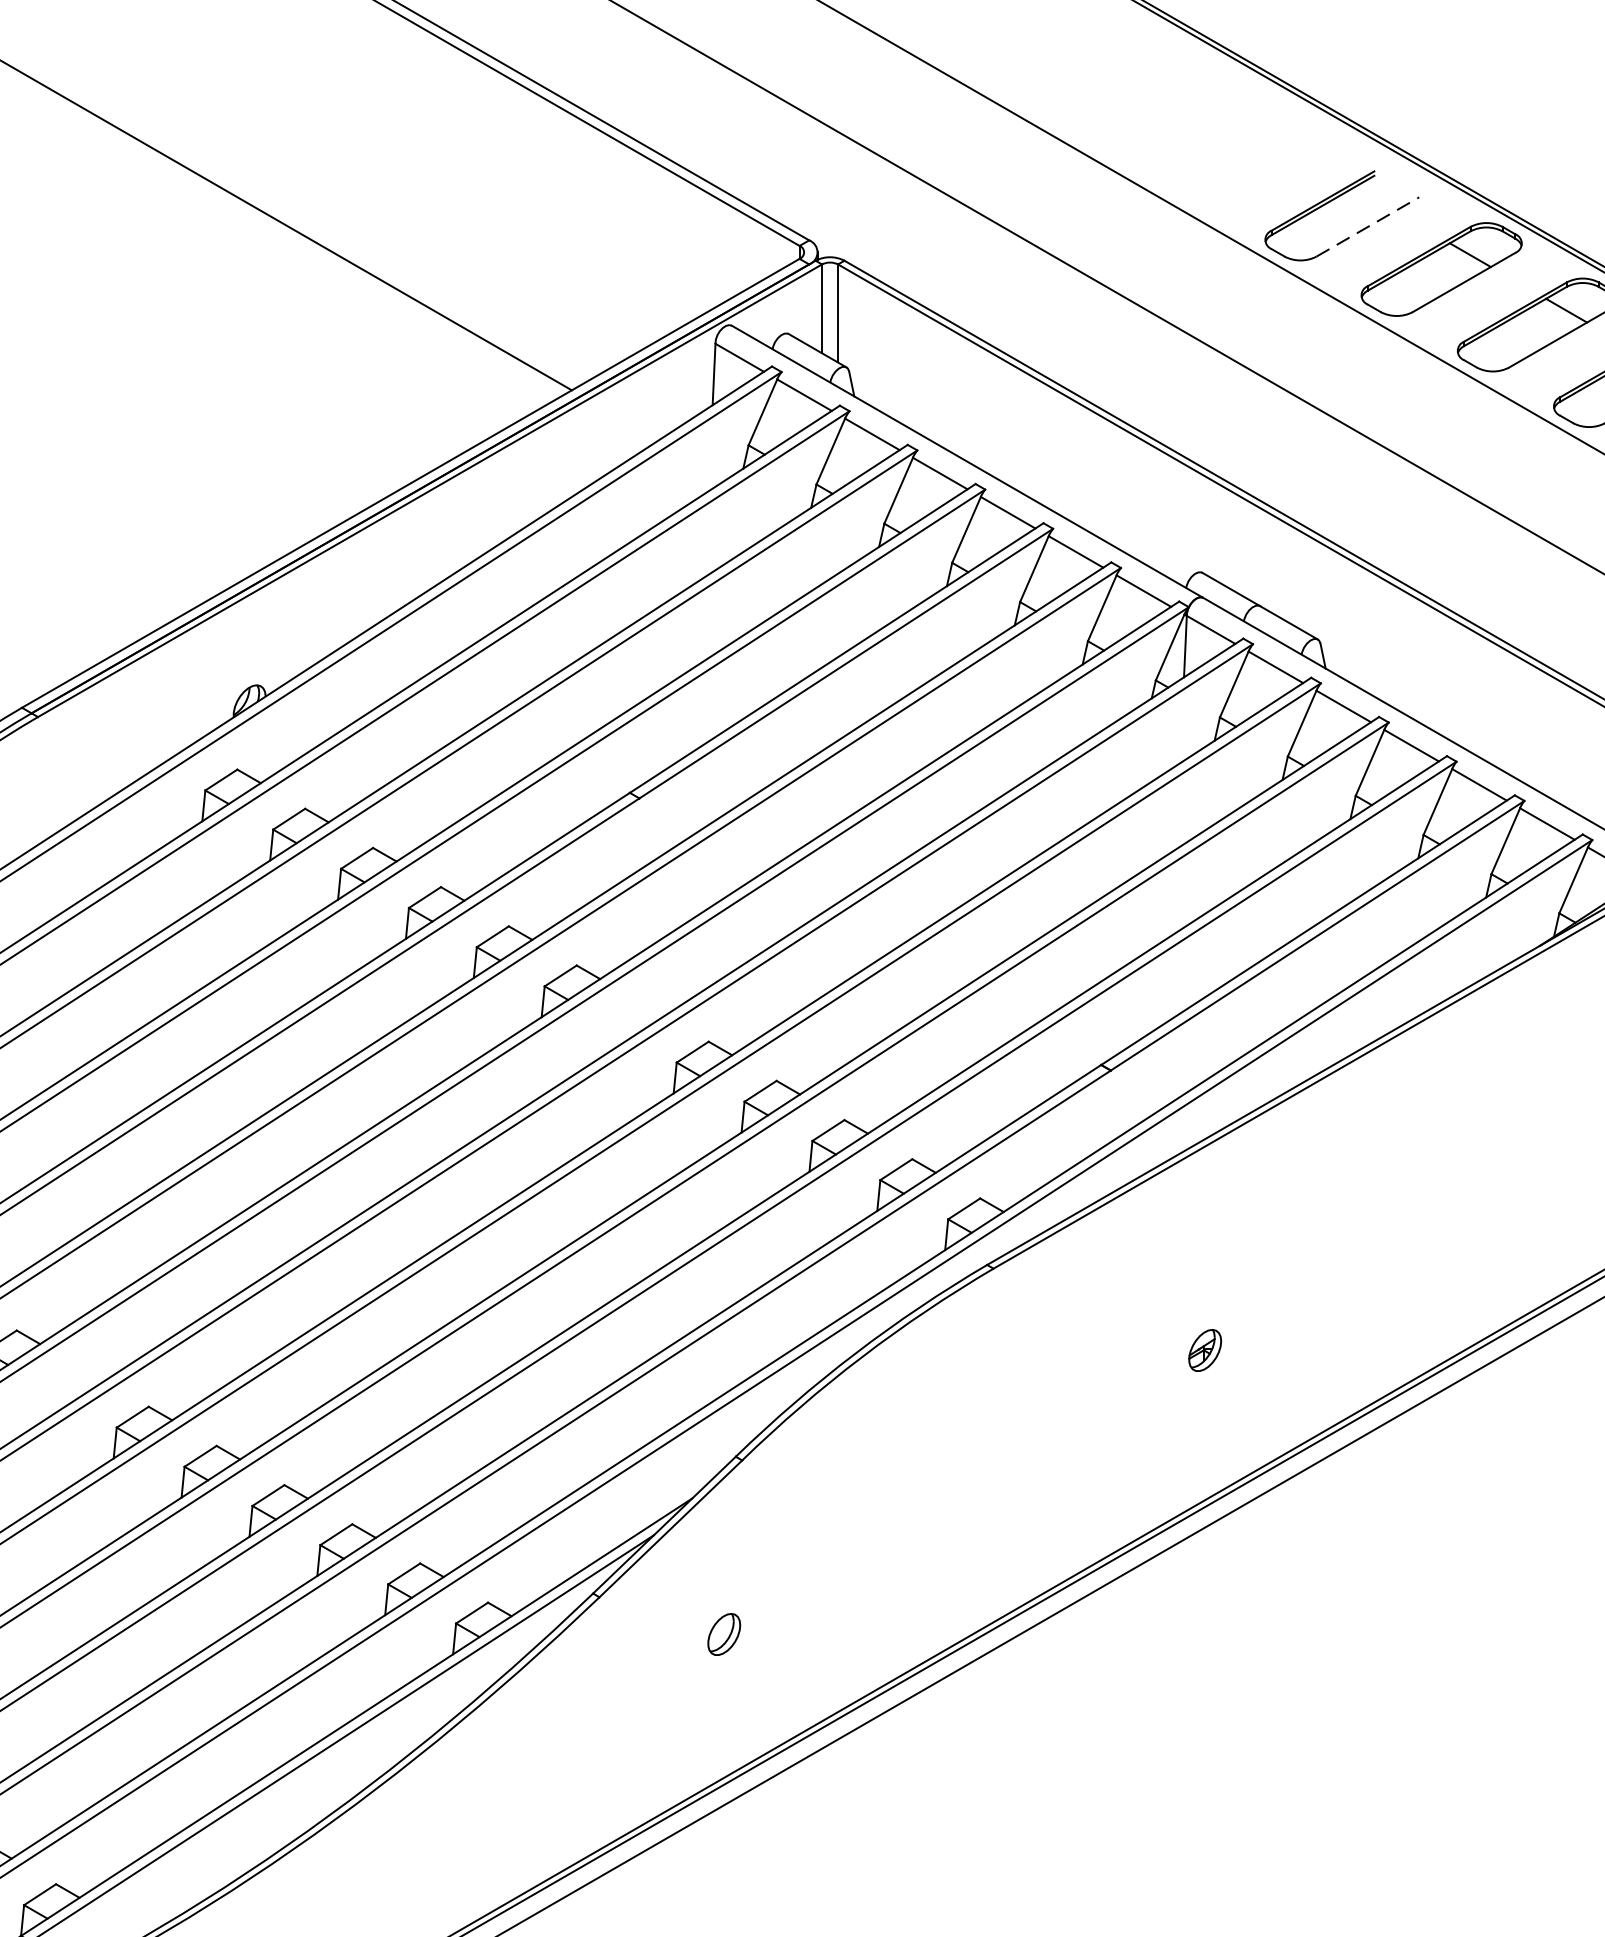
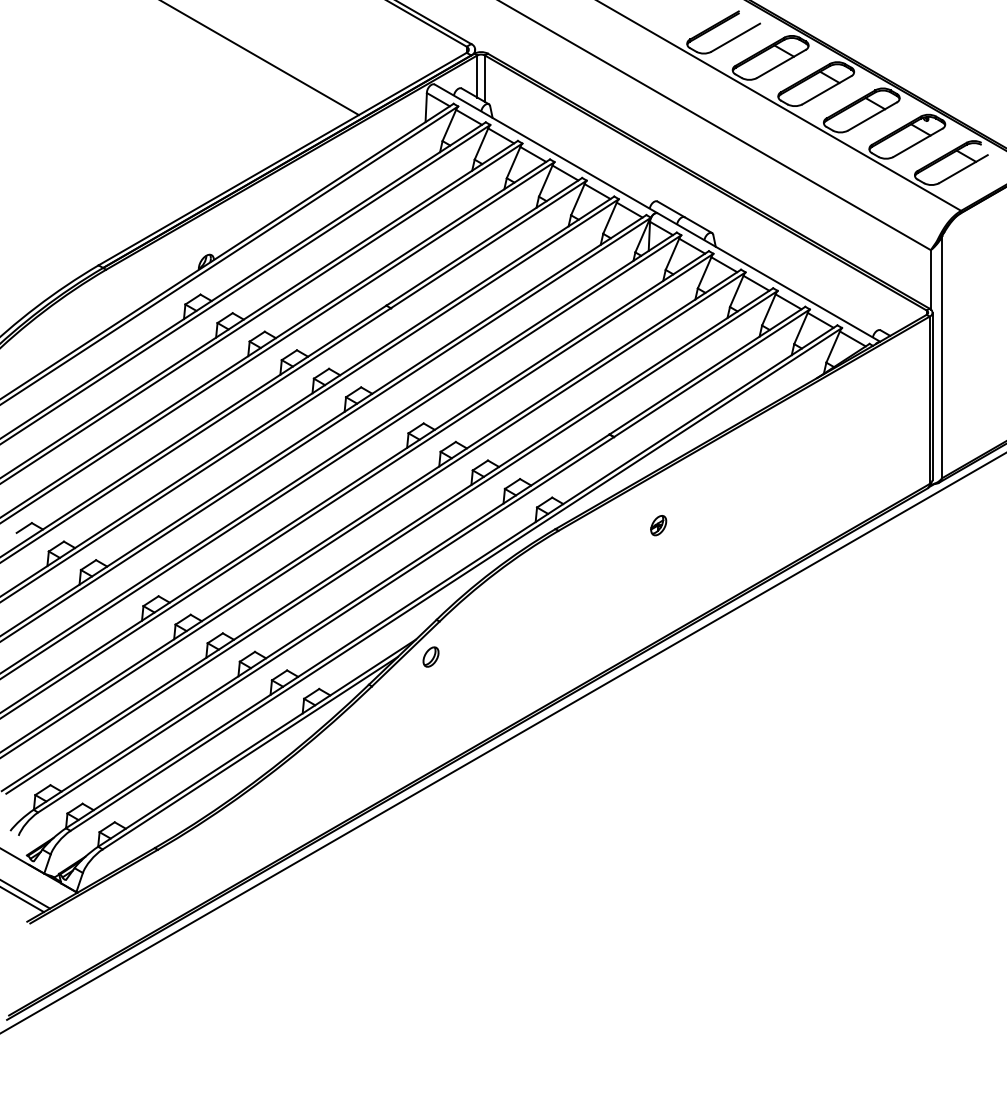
line: (1369, 226) -> (736, 37), dashed -> solid
part: (1204, 1350) -> (658, 525), moved
part: (723, 1633) -> (430, 656), moved

